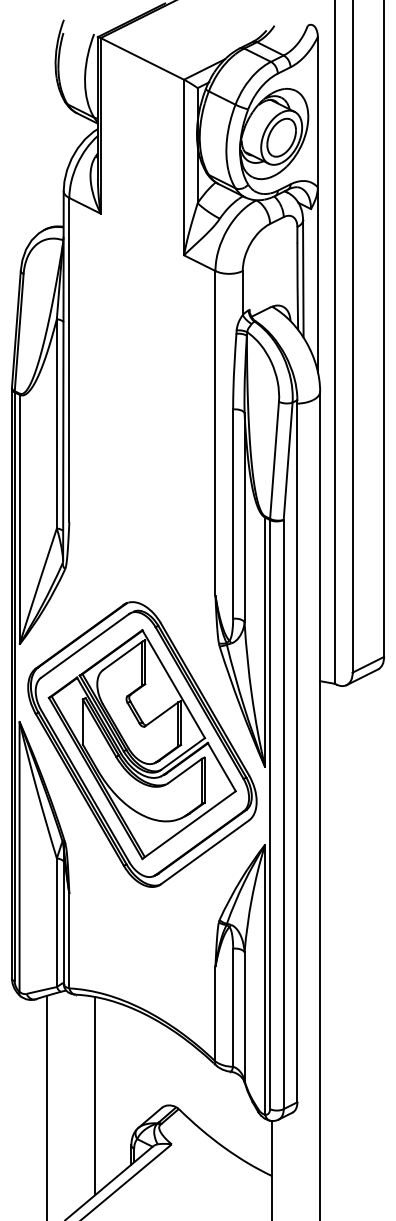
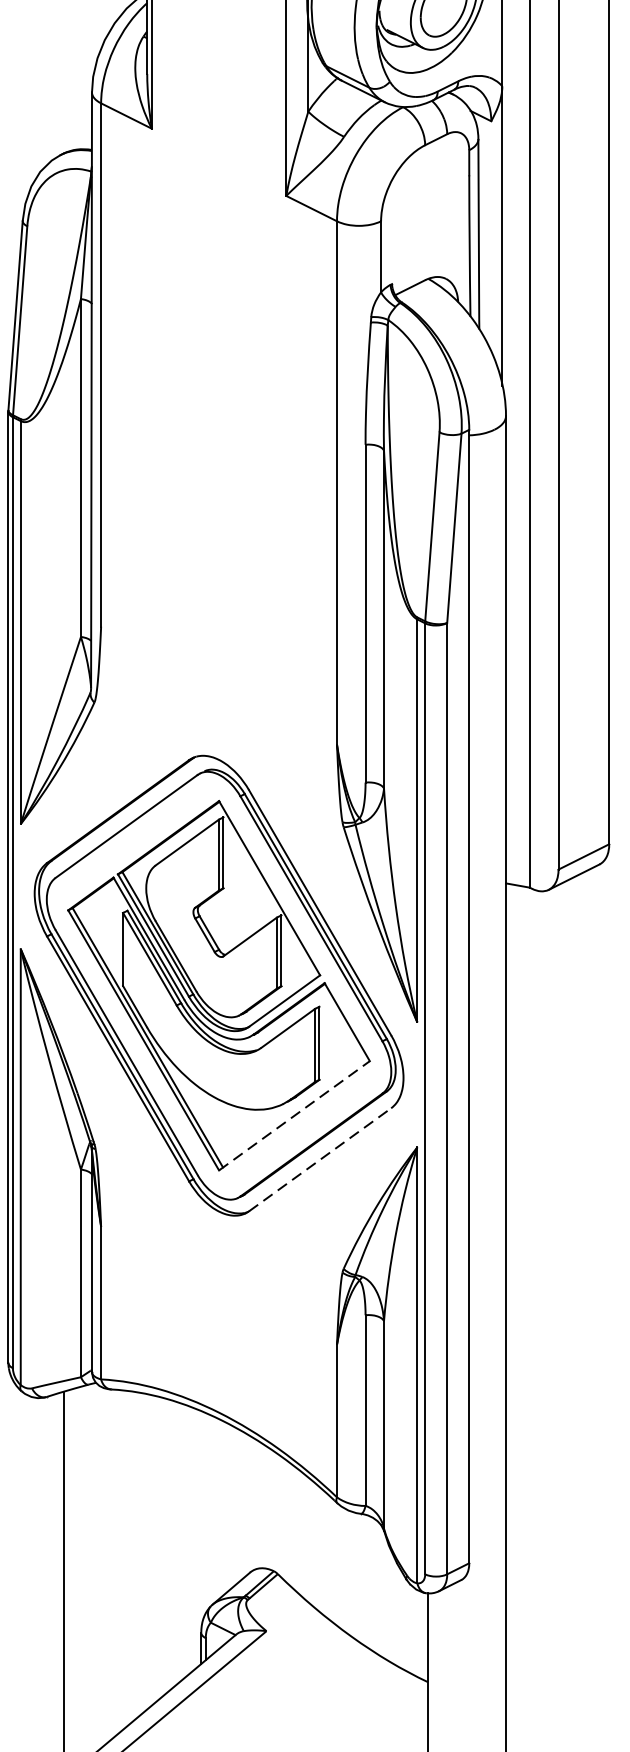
line: (189, 825) -> (295, 1116), solid -> dashed
line: (205, 852) -> (320, 1159), solid -> dashed
line: (94, 1096) -> (141, 1553), removed

